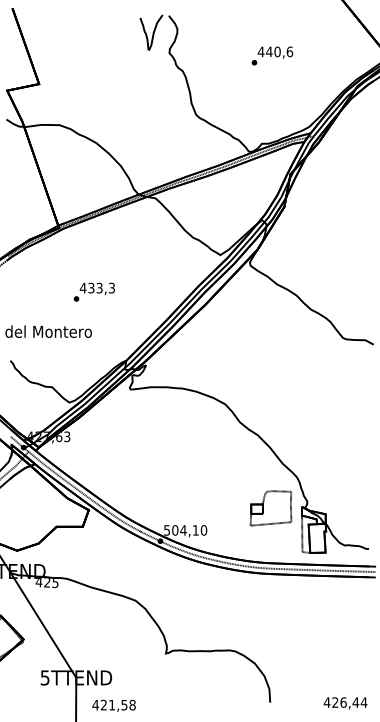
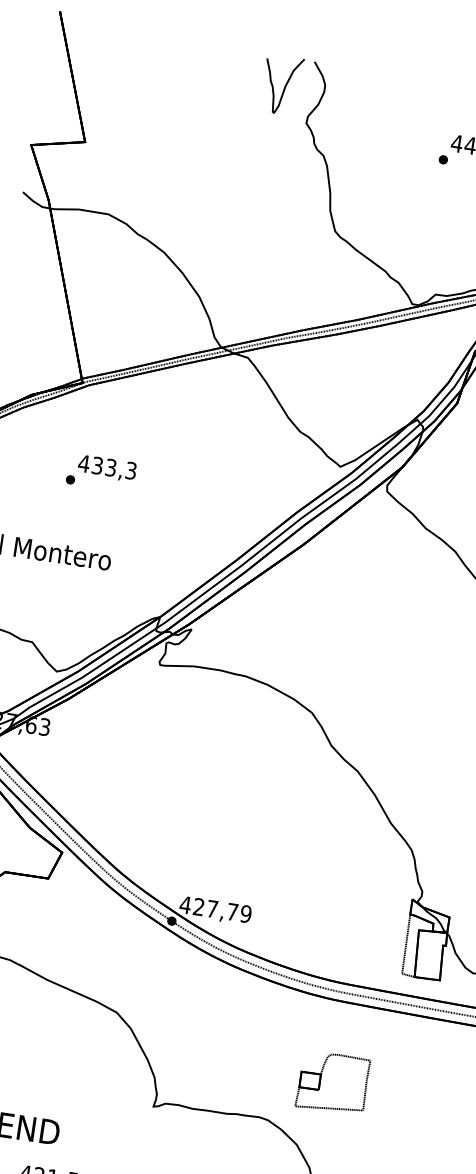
text: (93, 291) -> (100, 471), moved
part: (270, 508) -> (332, 1082), moved
text: (184, 530) -> (214, 909), 504,10 -> 427,79

